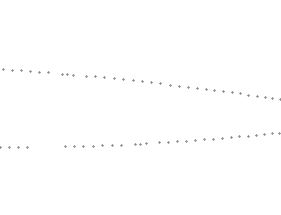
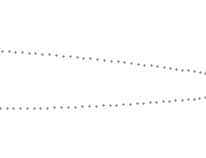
part: (67, 74) -> (49, 54), size x1.67
part: (140, 143) -> (103, 105), size x1.67
part: (46, 147) -> (34, 108), added

